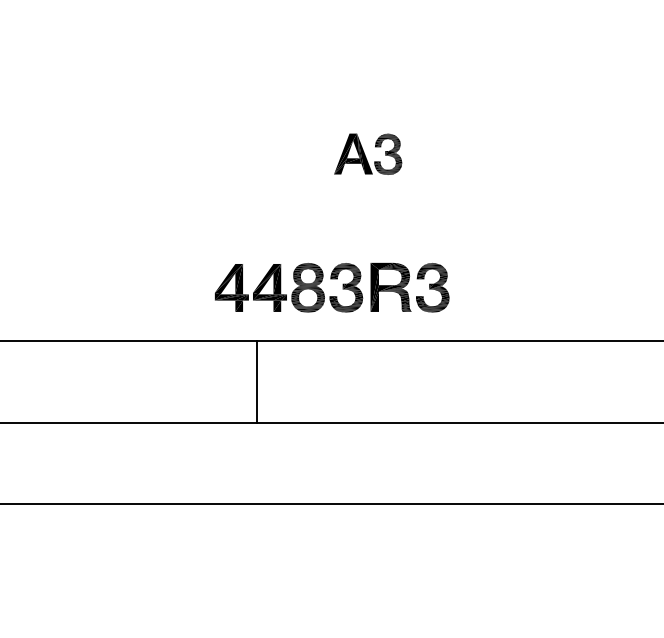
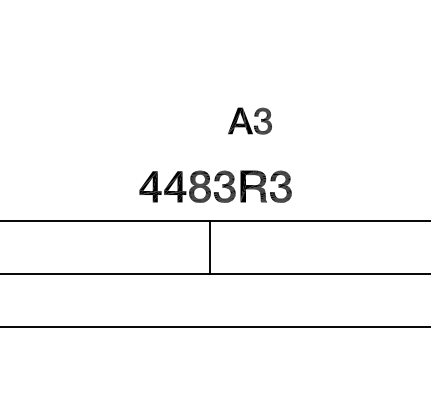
part: (367, 153) -> (249, 120), moved
line: (256, 381) -> (209, 247), moved

